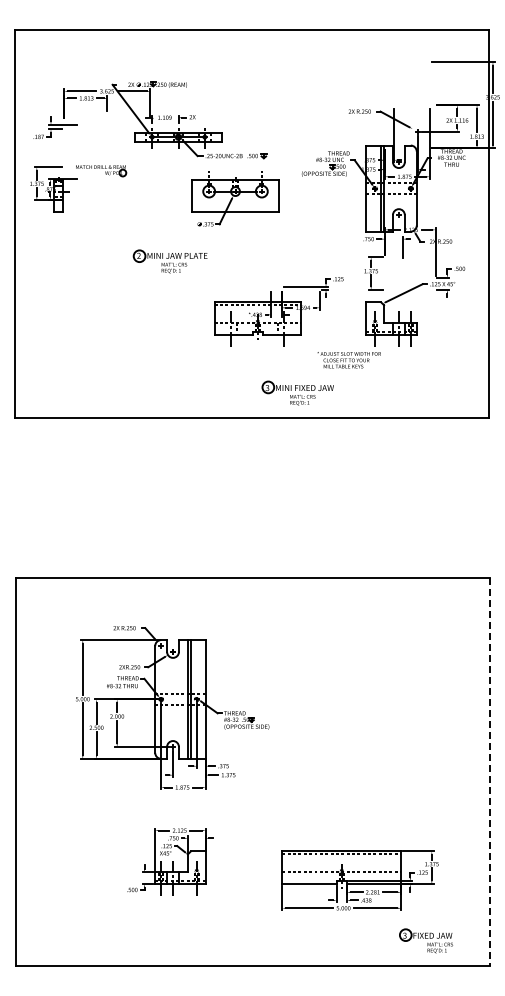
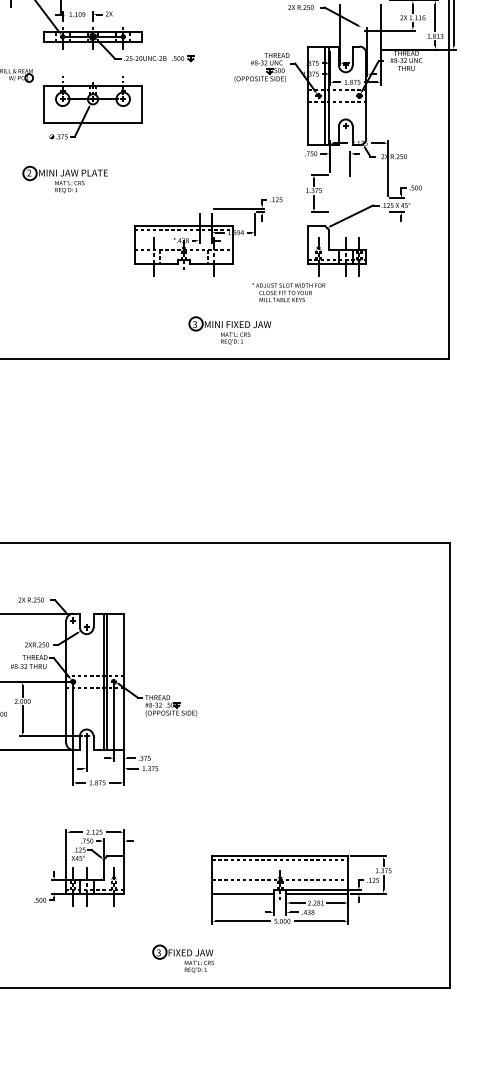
part: (235, 198) -> (93, 107), moved
part: (169, 261) -> (64, 179), moved
line: (489, 772) -> (449, 765), dashed -> solid
part: (425, 940) -> (182, 958), moved

